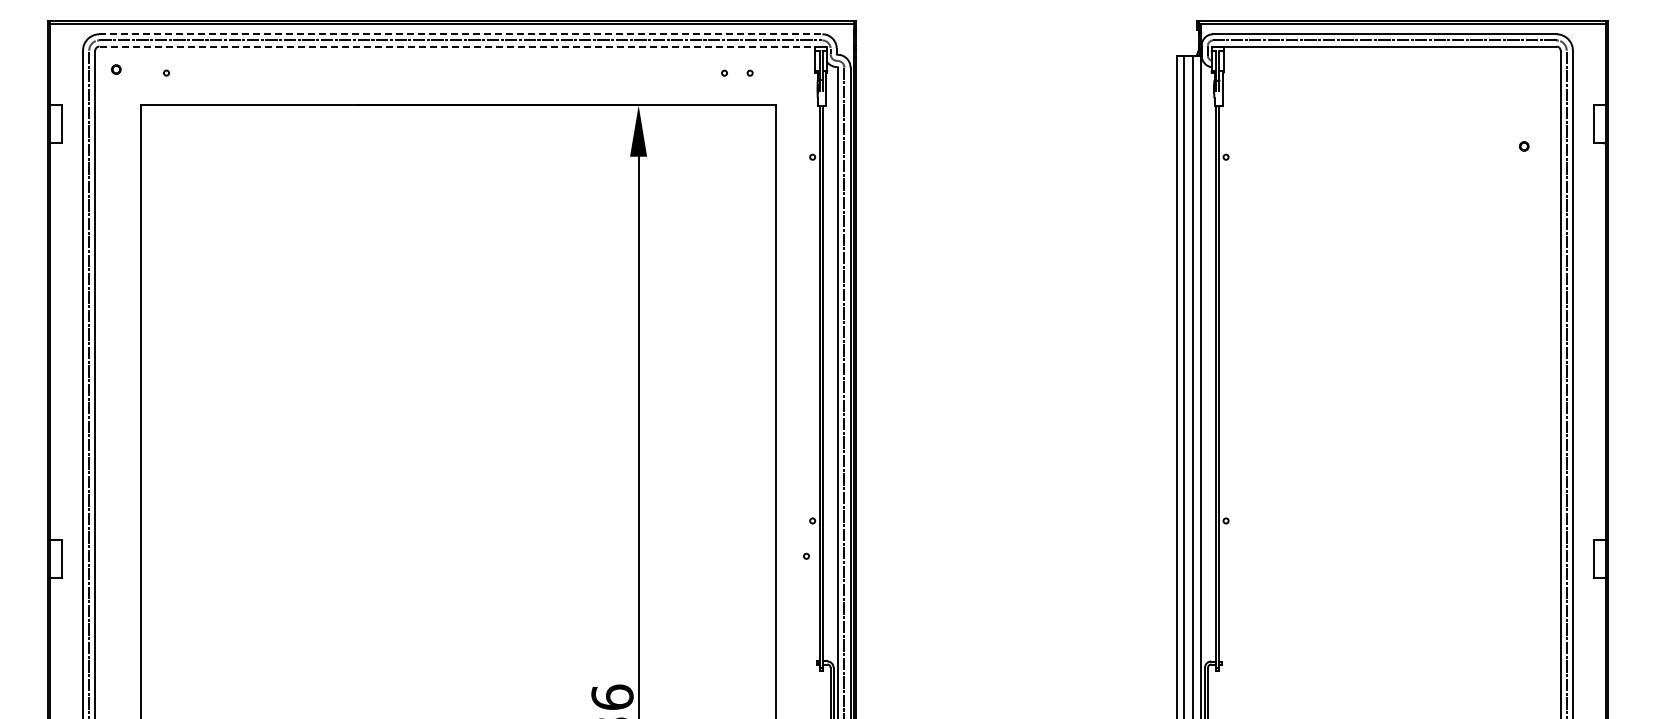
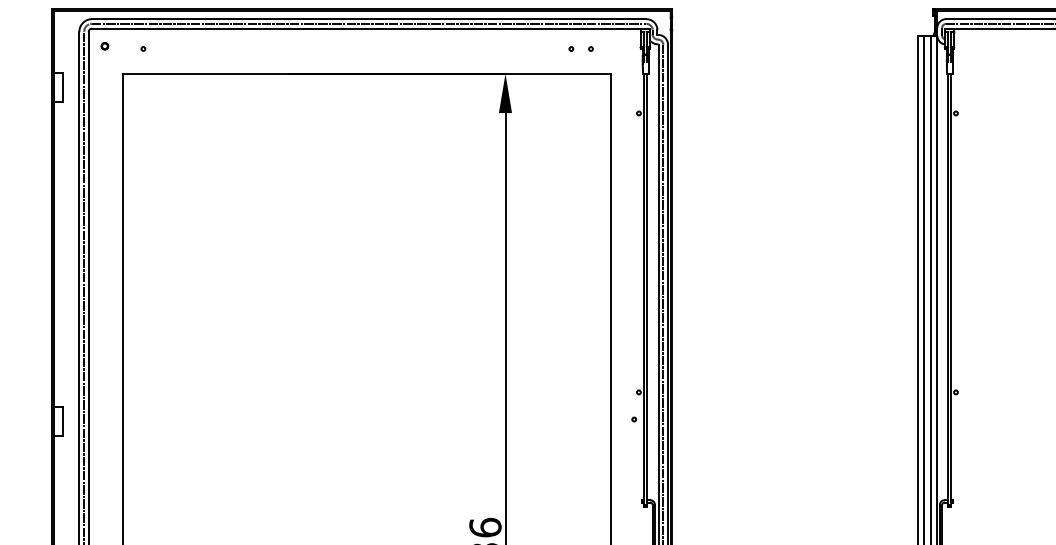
line: (461, 34) -> (369, 19), dashed -> solid
line: (460, 46) -> (368, 28), dashed -> solid

